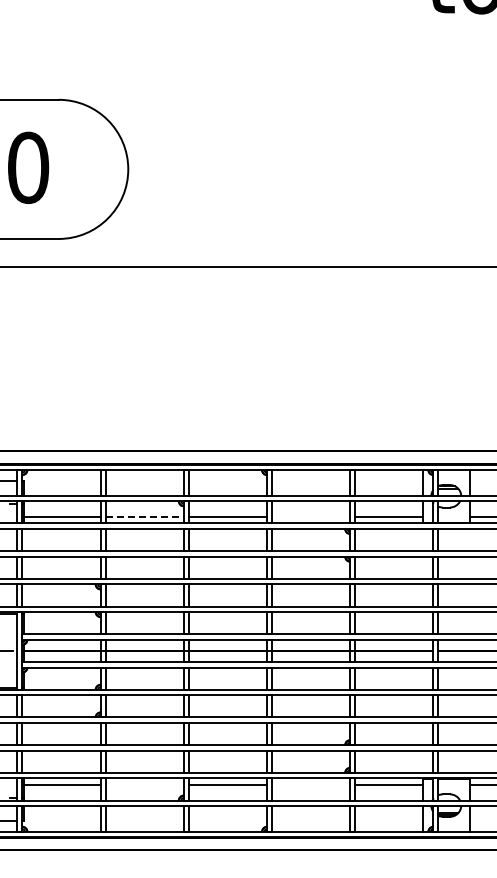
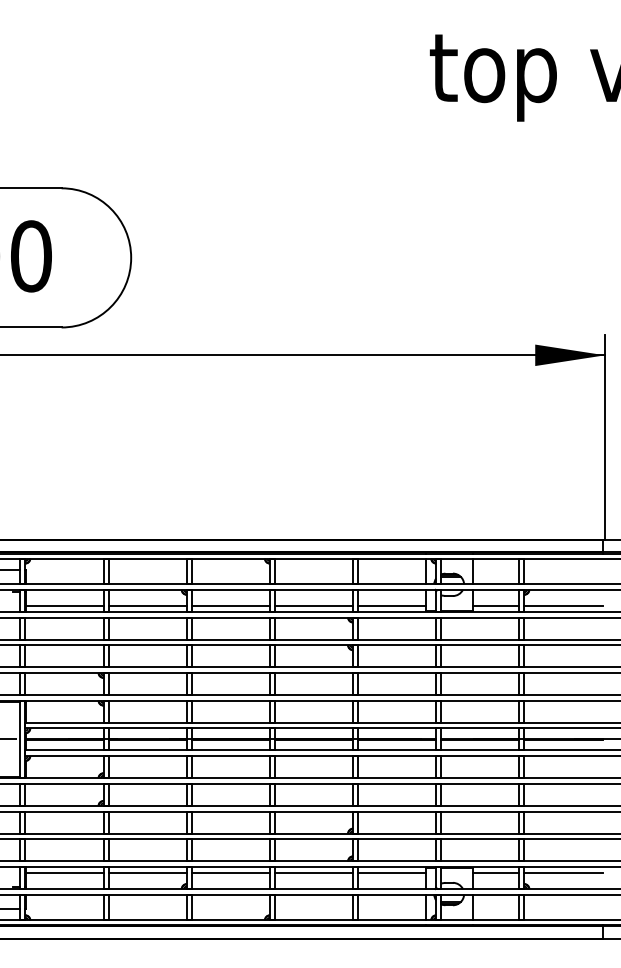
line: (145, 516) -> (148, 605), dashed -> solid
line: (310, 516) -> (313, 605), added
line: (144, 784) -> (147, 873), added
line: (310, 784) -> (313, 873), added

